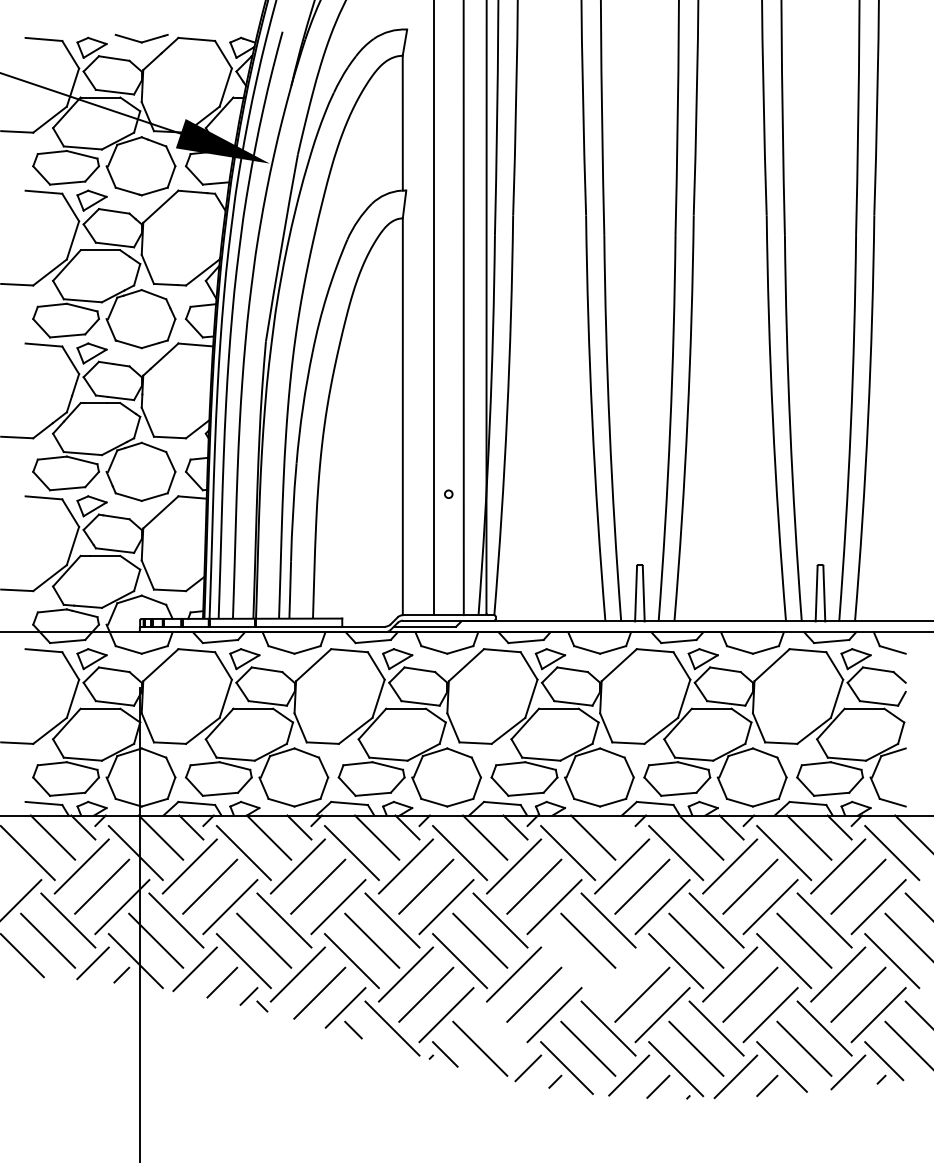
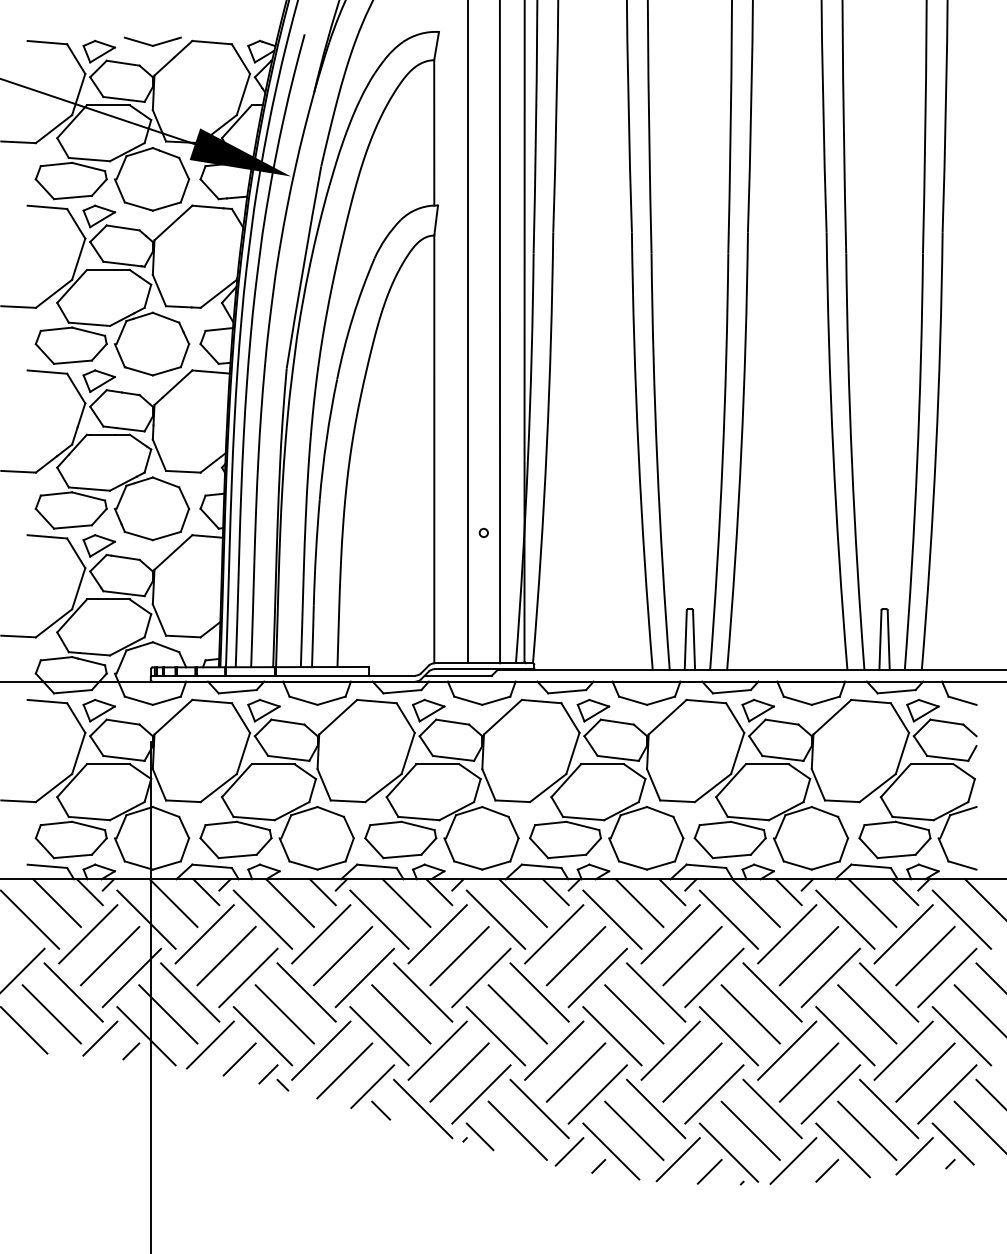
line: (623, 827) -> (672, 892), added
line: (568, 961) -> (612, 1036), added
line: (622, 974) -> (671, 1050), added
line: (500, 1028) -> (539, 1108), added

